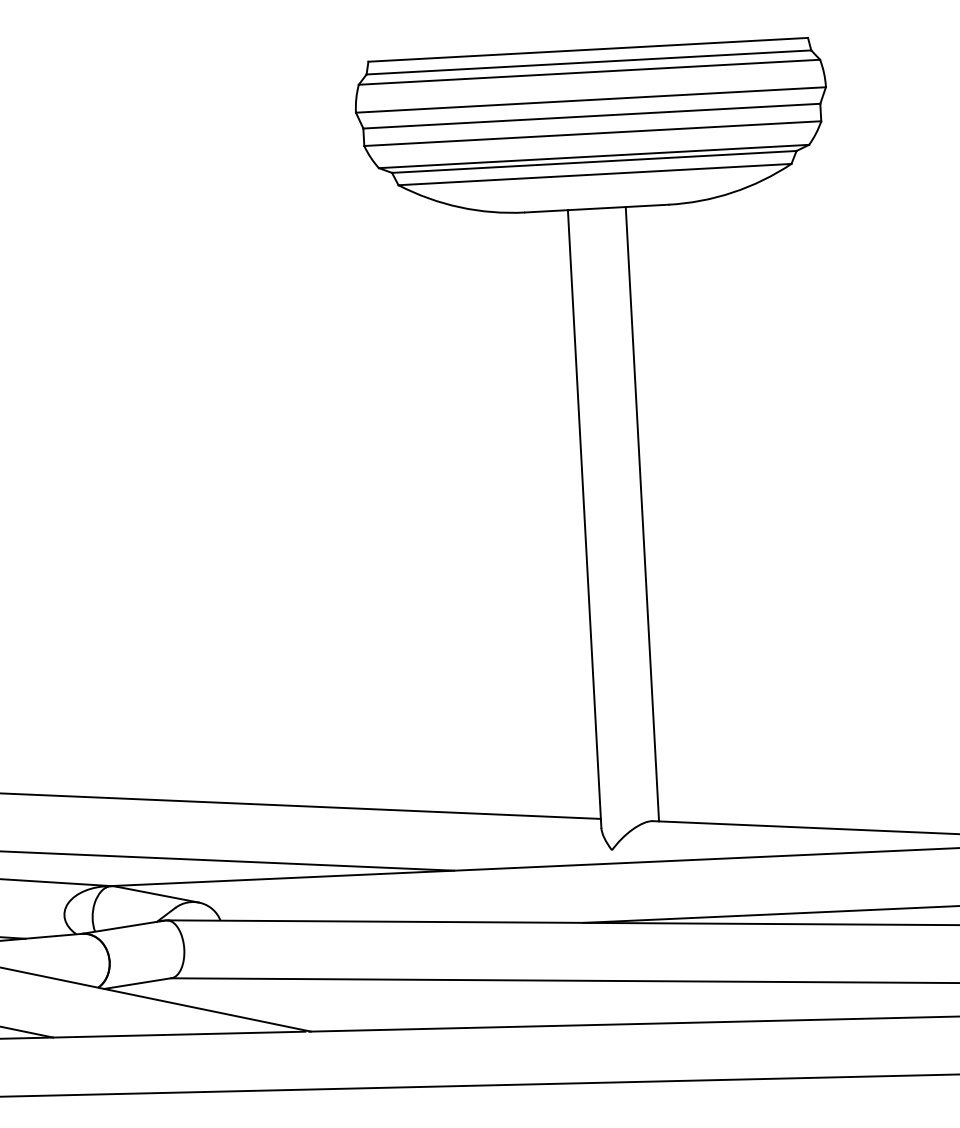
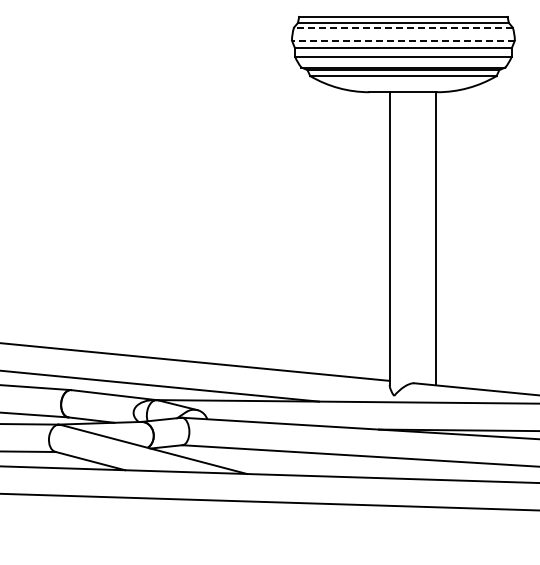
line: (587, 72) -> (402, 27), solid -> dashed
line: (588, 99) -> (402, 40), solid -> dashed
line: (643, 513) -> (436, 237), moved

